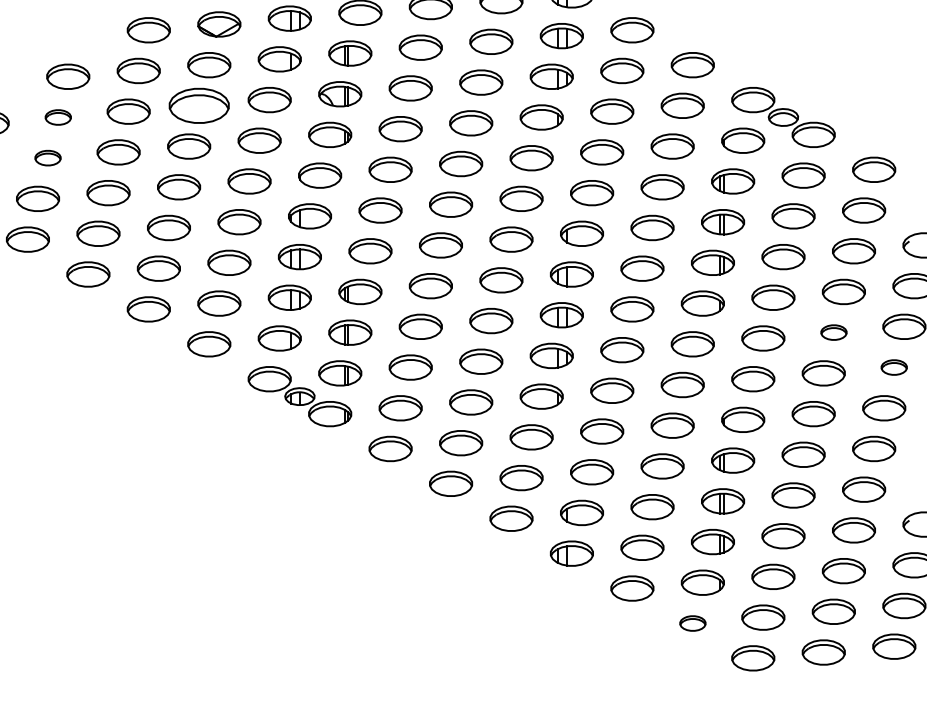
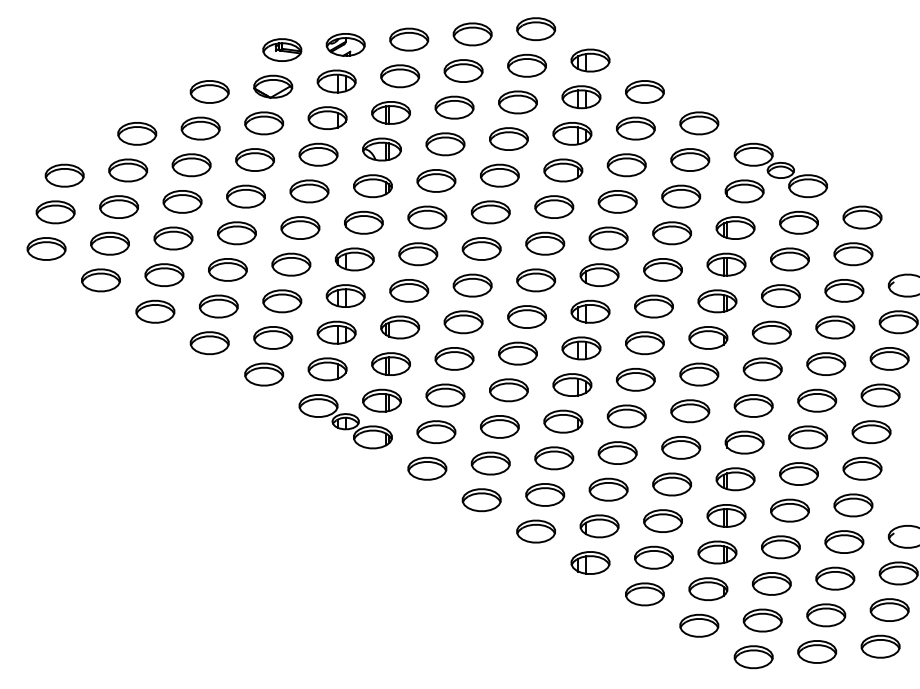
part: (198, 105) -> (254, 159), size x0.71
part: (58, 117) -> (128, 170), size x1.67
part: (47, 157) -> (118, 206), size x1.67
part: (834, 331) -> (826, 363), size x1.67
part: (894, 367) -> (880, 395), size x1.67
part: (693, 623) -> (699, 625), size x1.67

